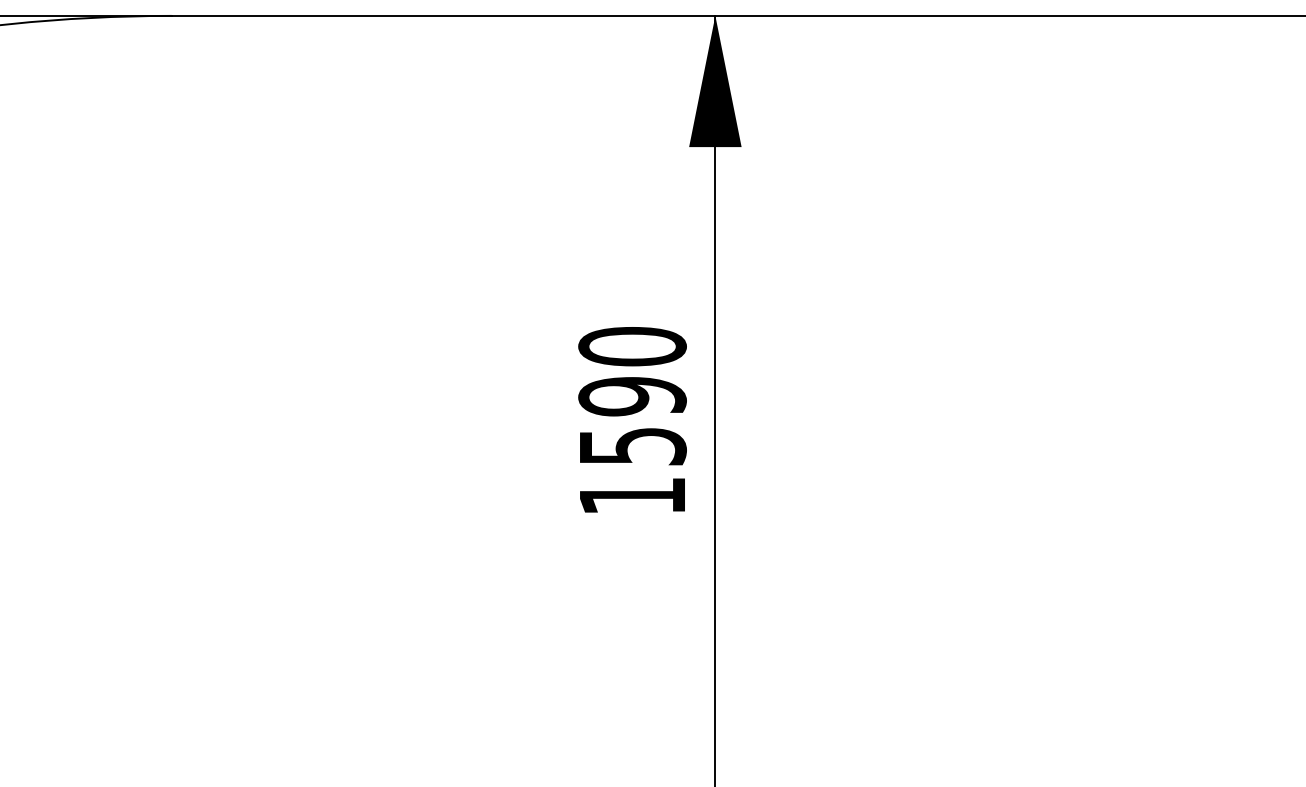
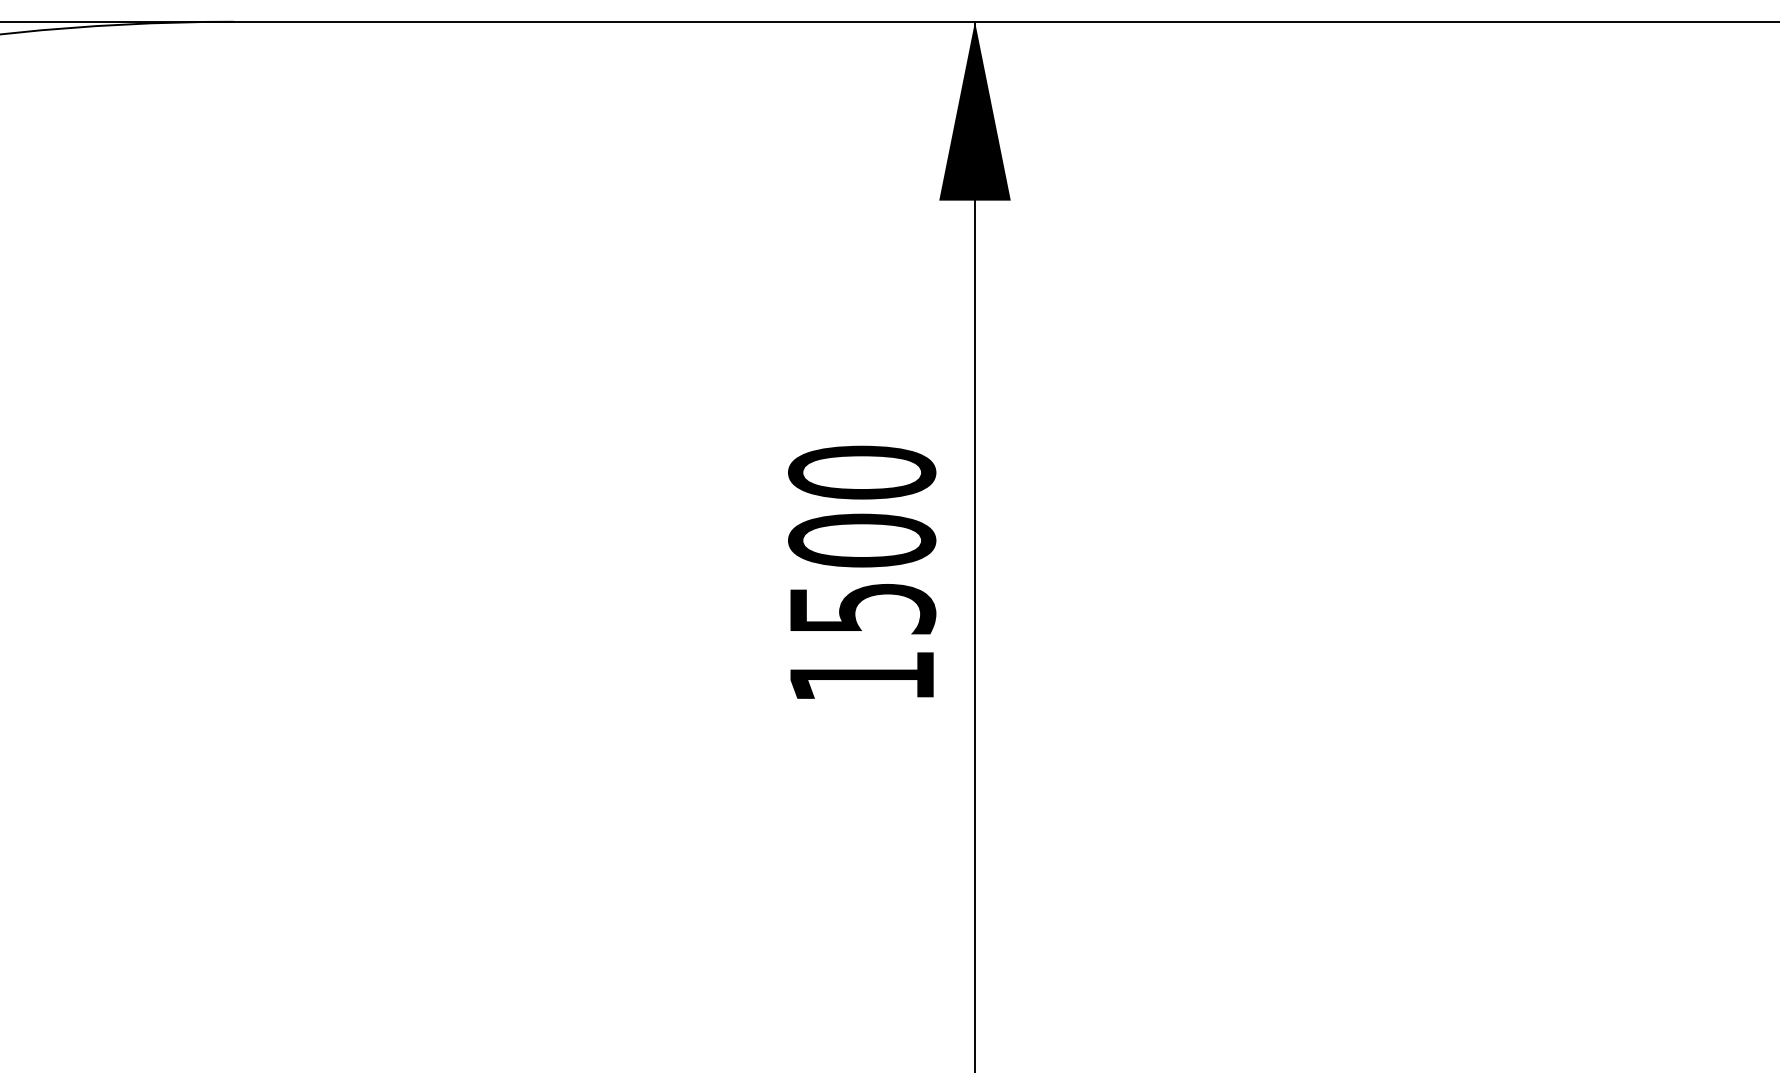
text: (632, 396) -> (862, 540), 1590 -> 1500

